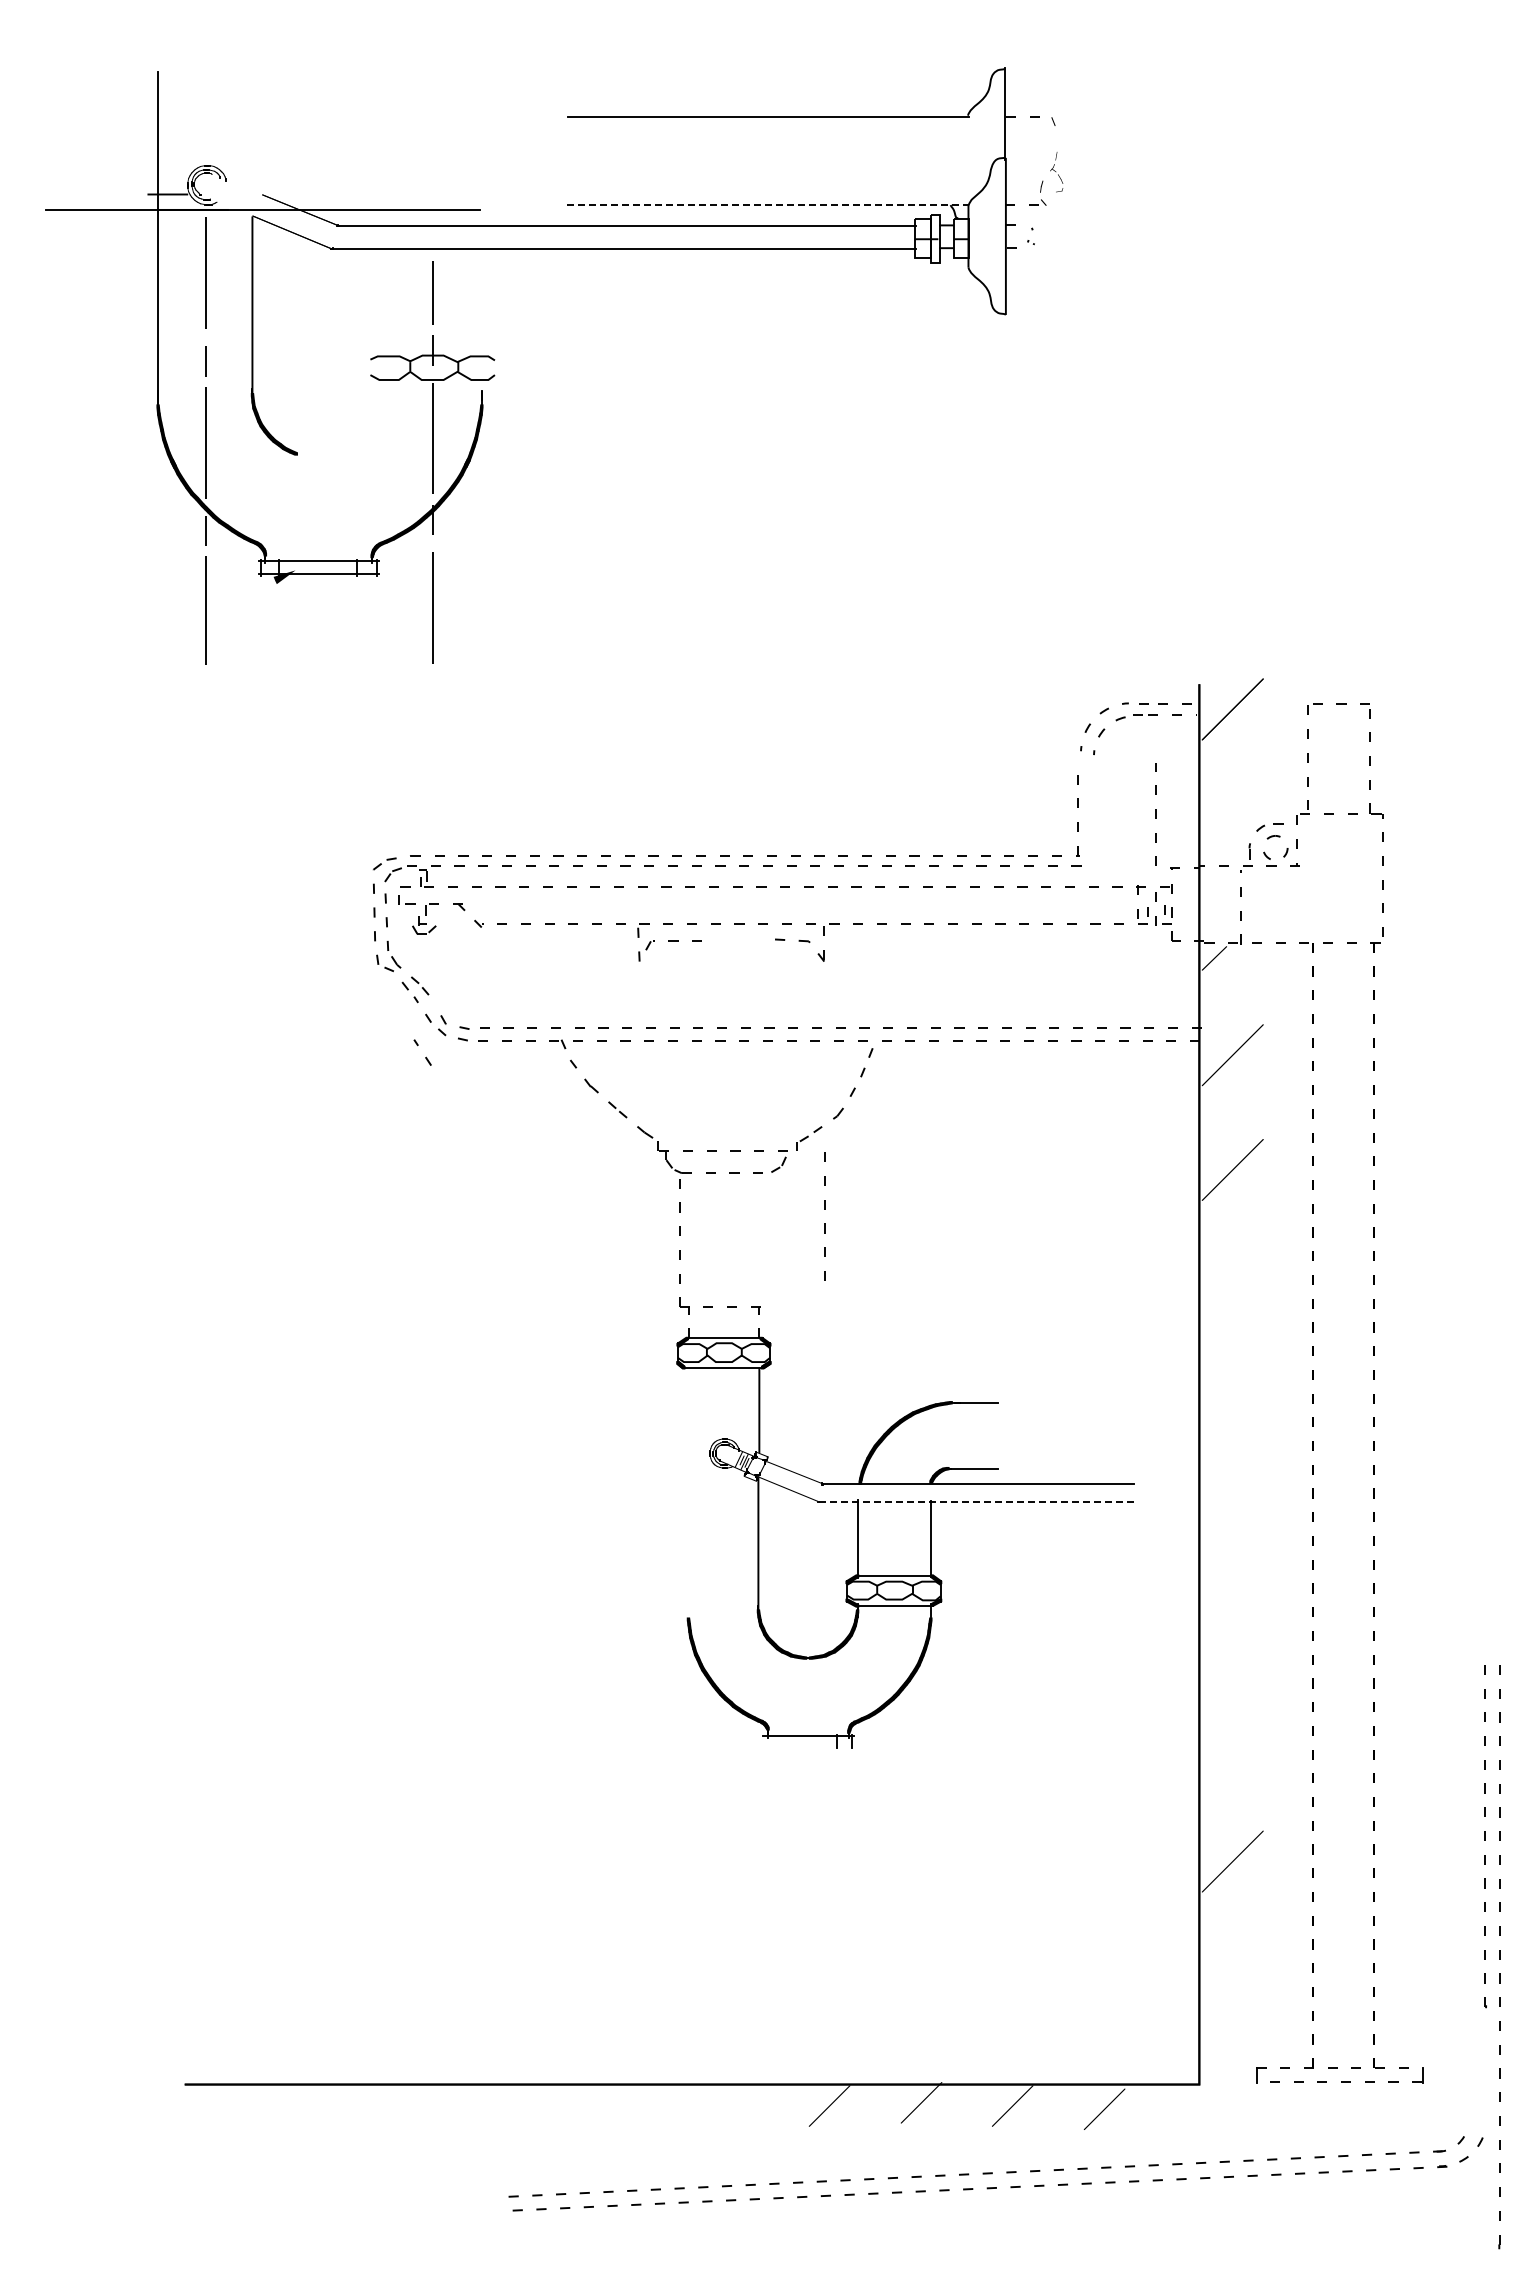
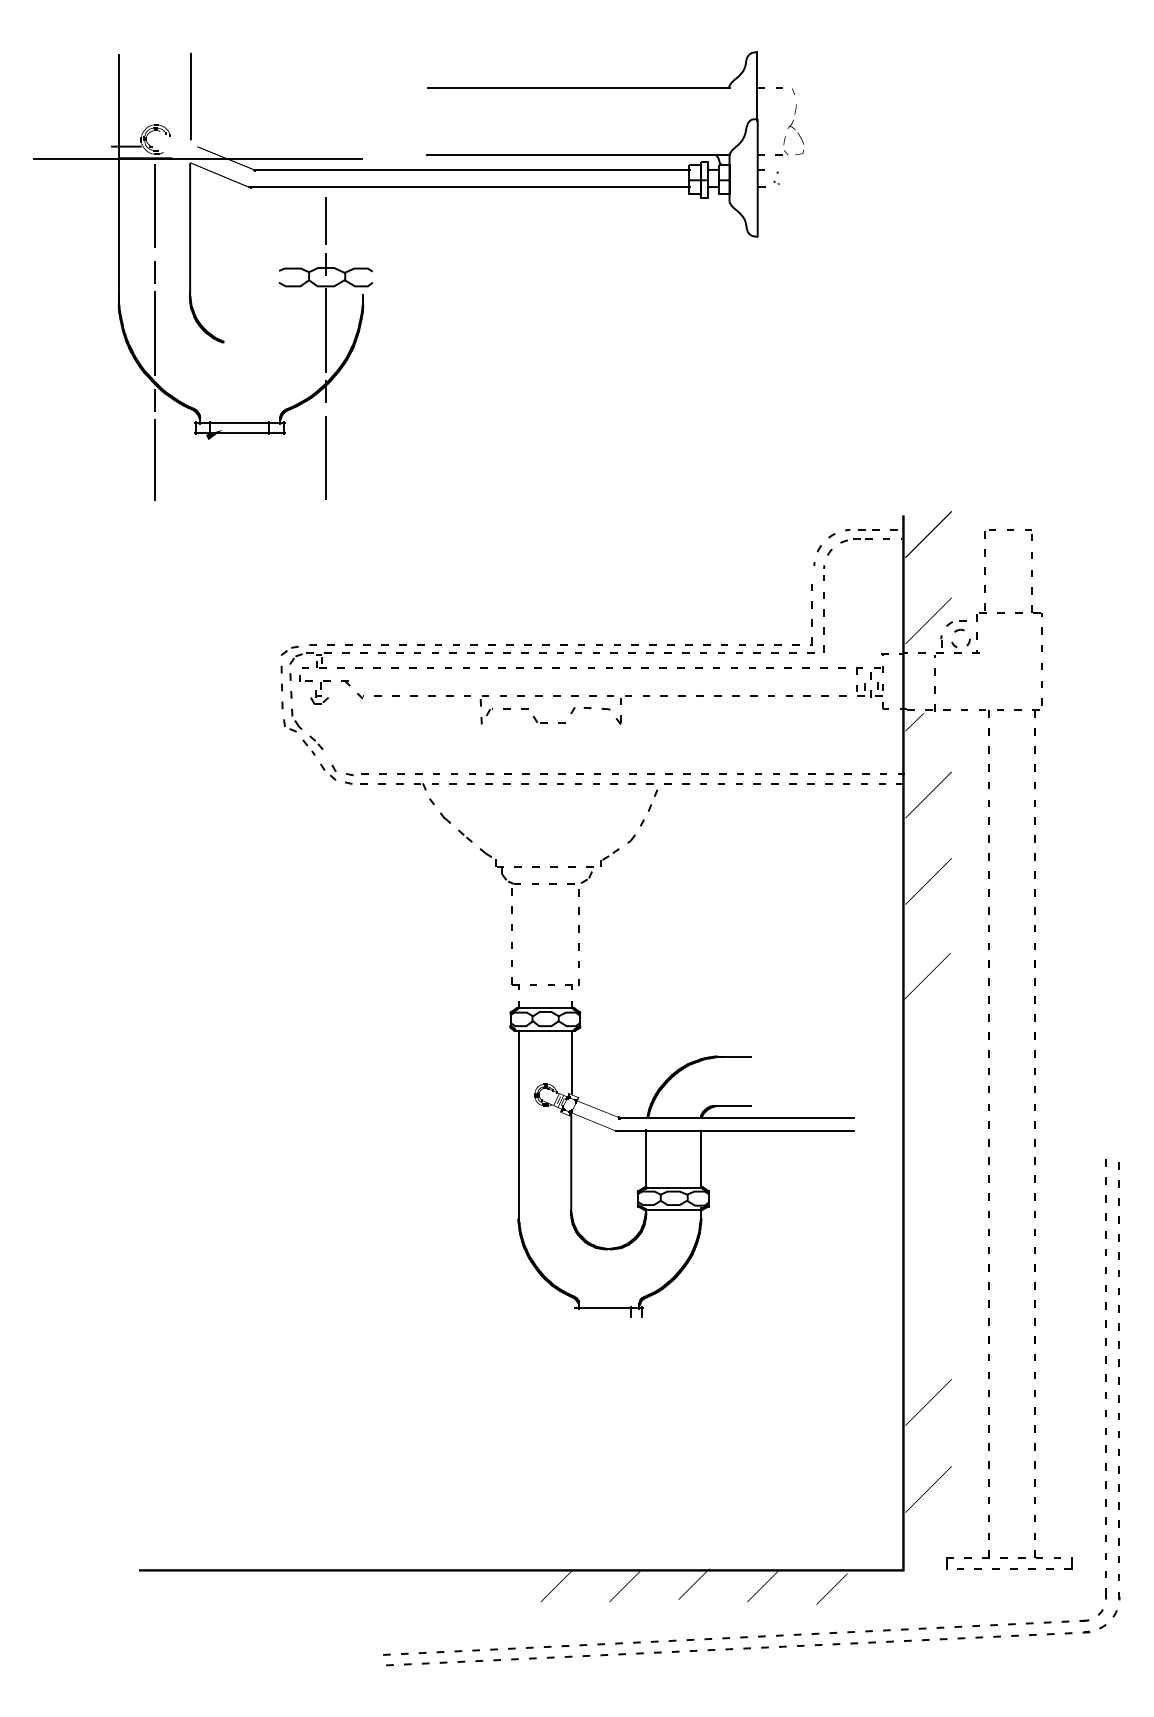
line: (253, 128) -> (190, 96), added
part: (1056, 171) -> (795, 129), size x1.67
line: (768, 205) -> (578, 154), dashed -> solid
line: (1155, 814) -> (823, 613), moved
fill: (1232, 824) -> (928, 621), added
part: (741, 958) -> (558, 722), added
line: (426, 1056) -> (321, 795), removed
line: (824, 1209) -> (578, 932), moved
fill: (1231, 1295) -> (927, 976), added
line: (688, 1495) -> (518, 1126), added
line: (976, 1501) -> (735, 1131), dashed -> solid
part: (1485, 1833) -> (1118, 1381), size x1.67
part: (1499, 1957) -> (1106, 1379), moved
fill: (1232, 1977) -> (928, 1489), added
fill: (738, 2105) -> (556, 1586), added

